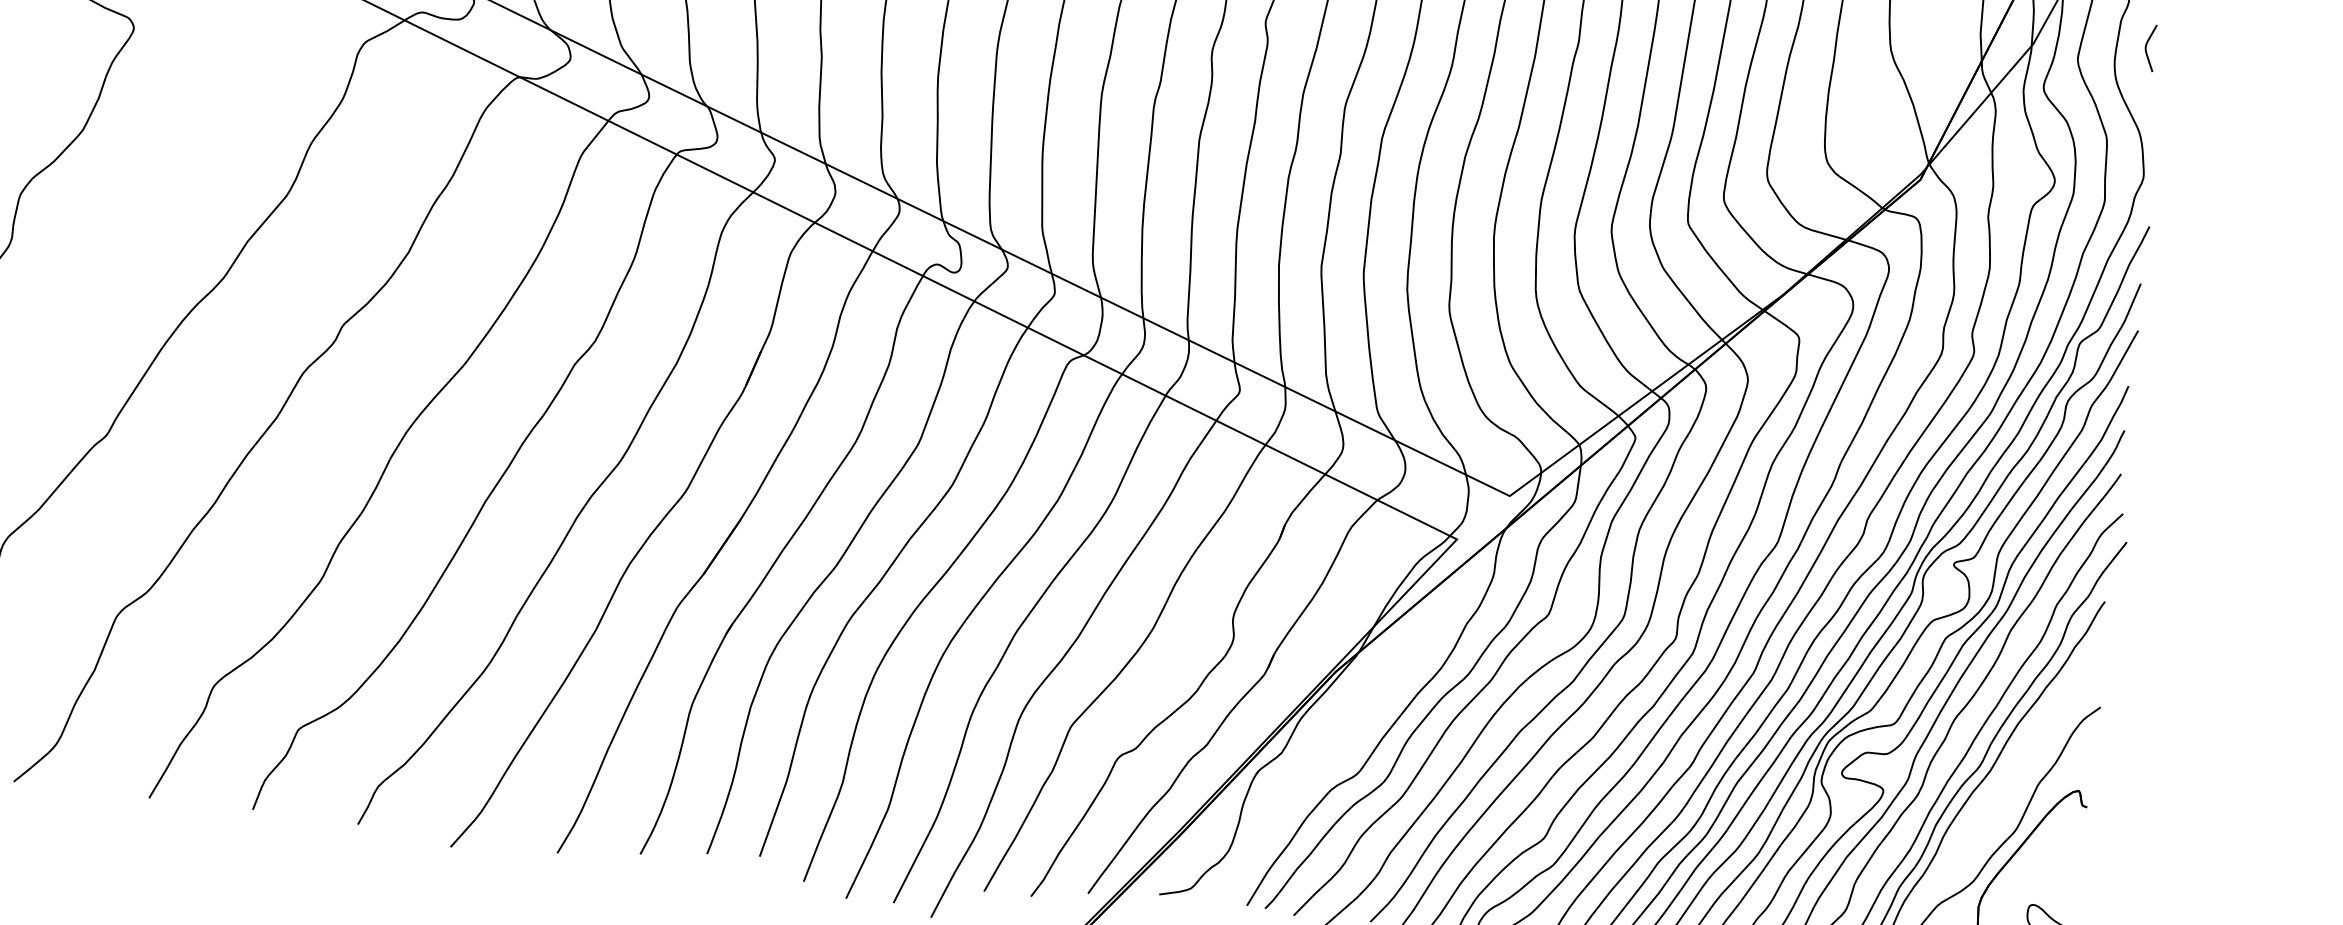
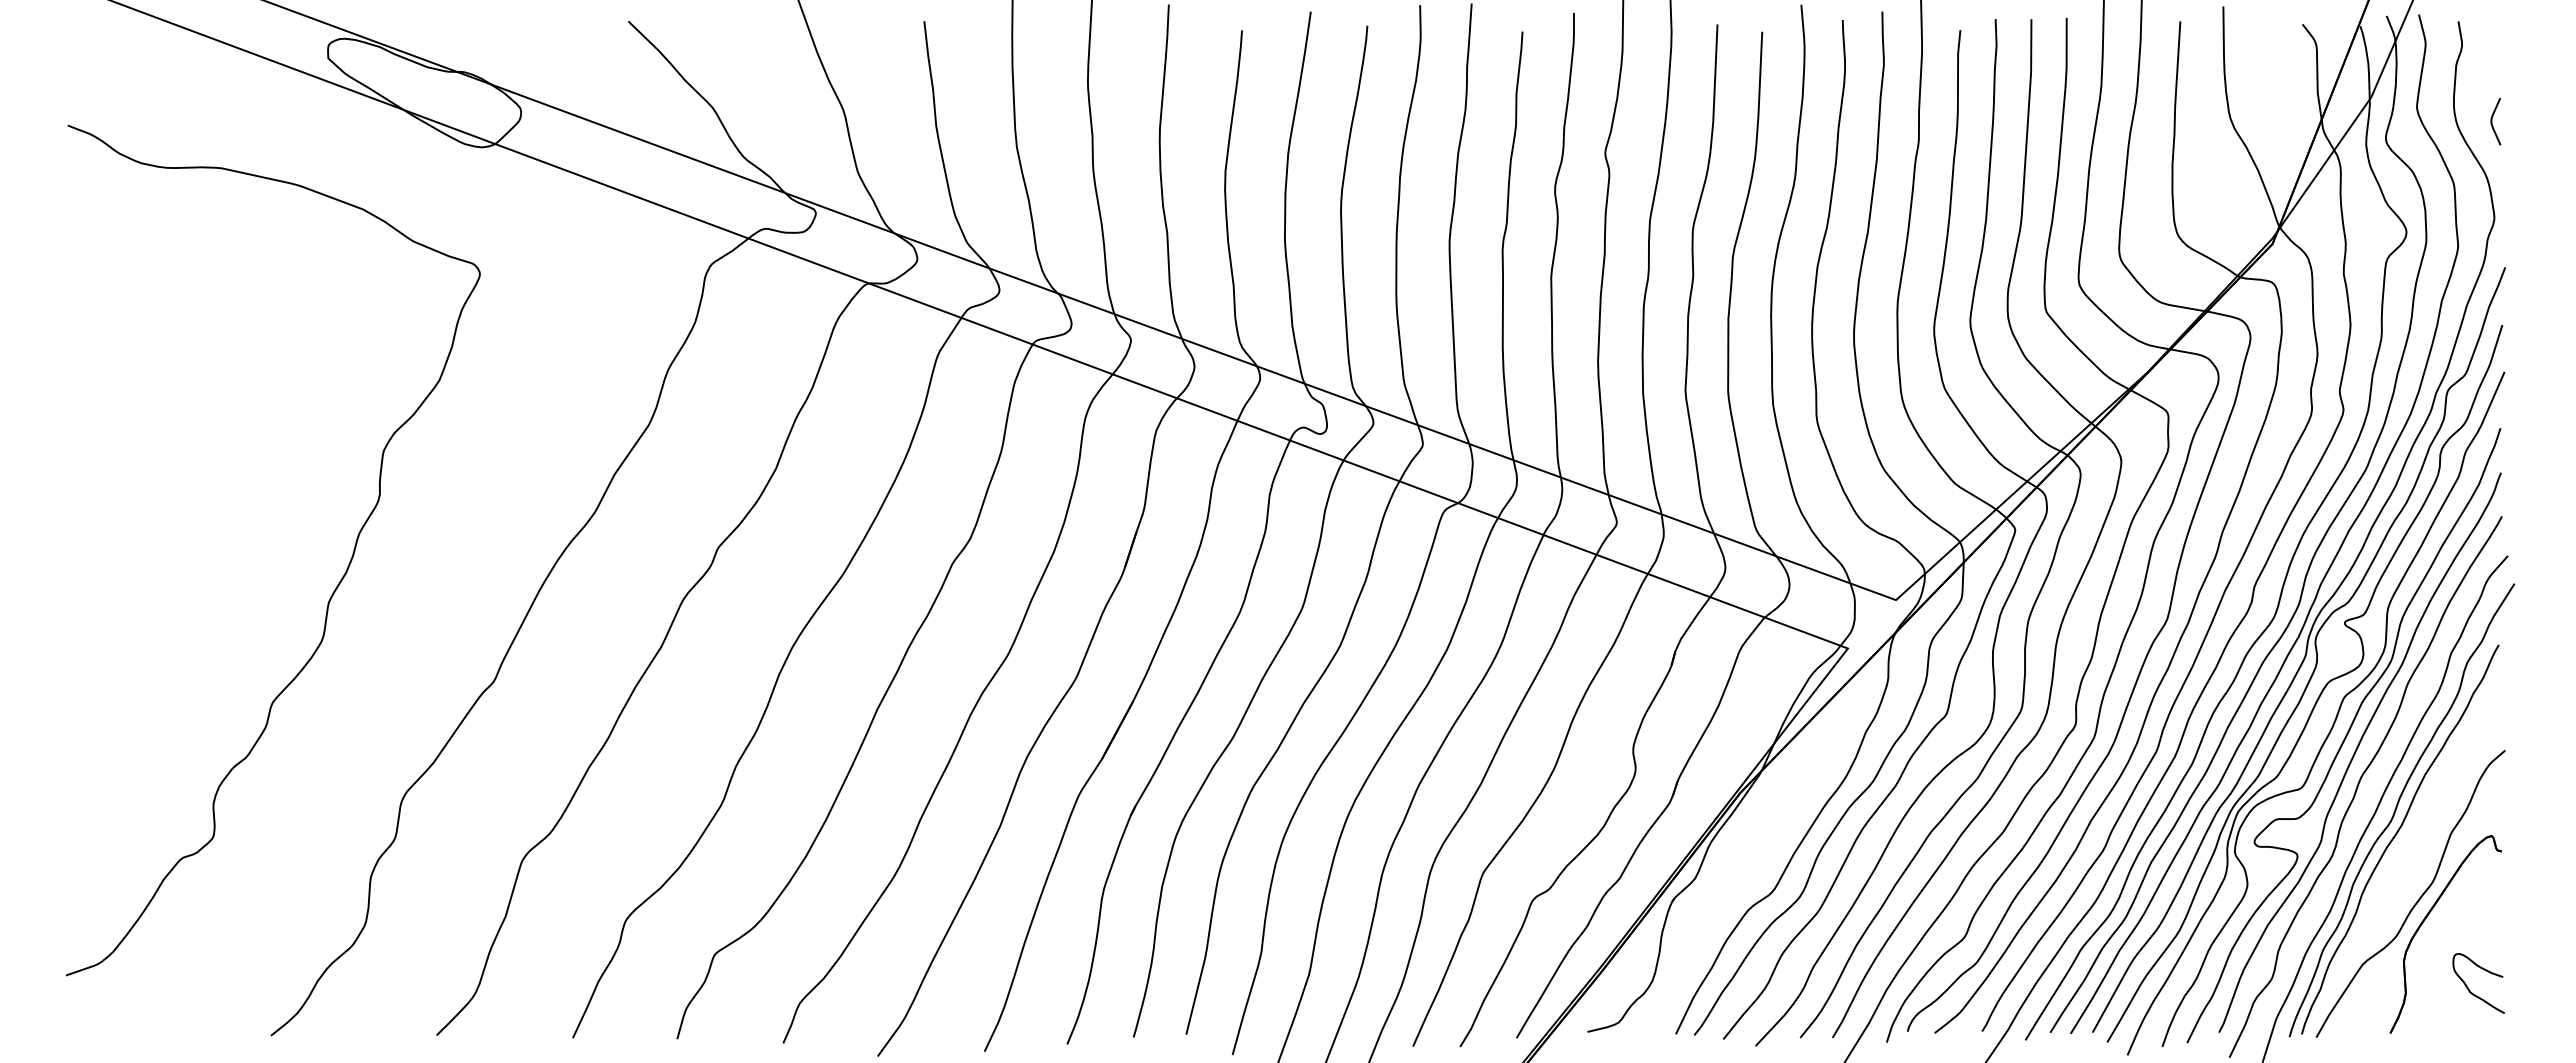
curve: (2146, 47) -> (2492, 121), moved

